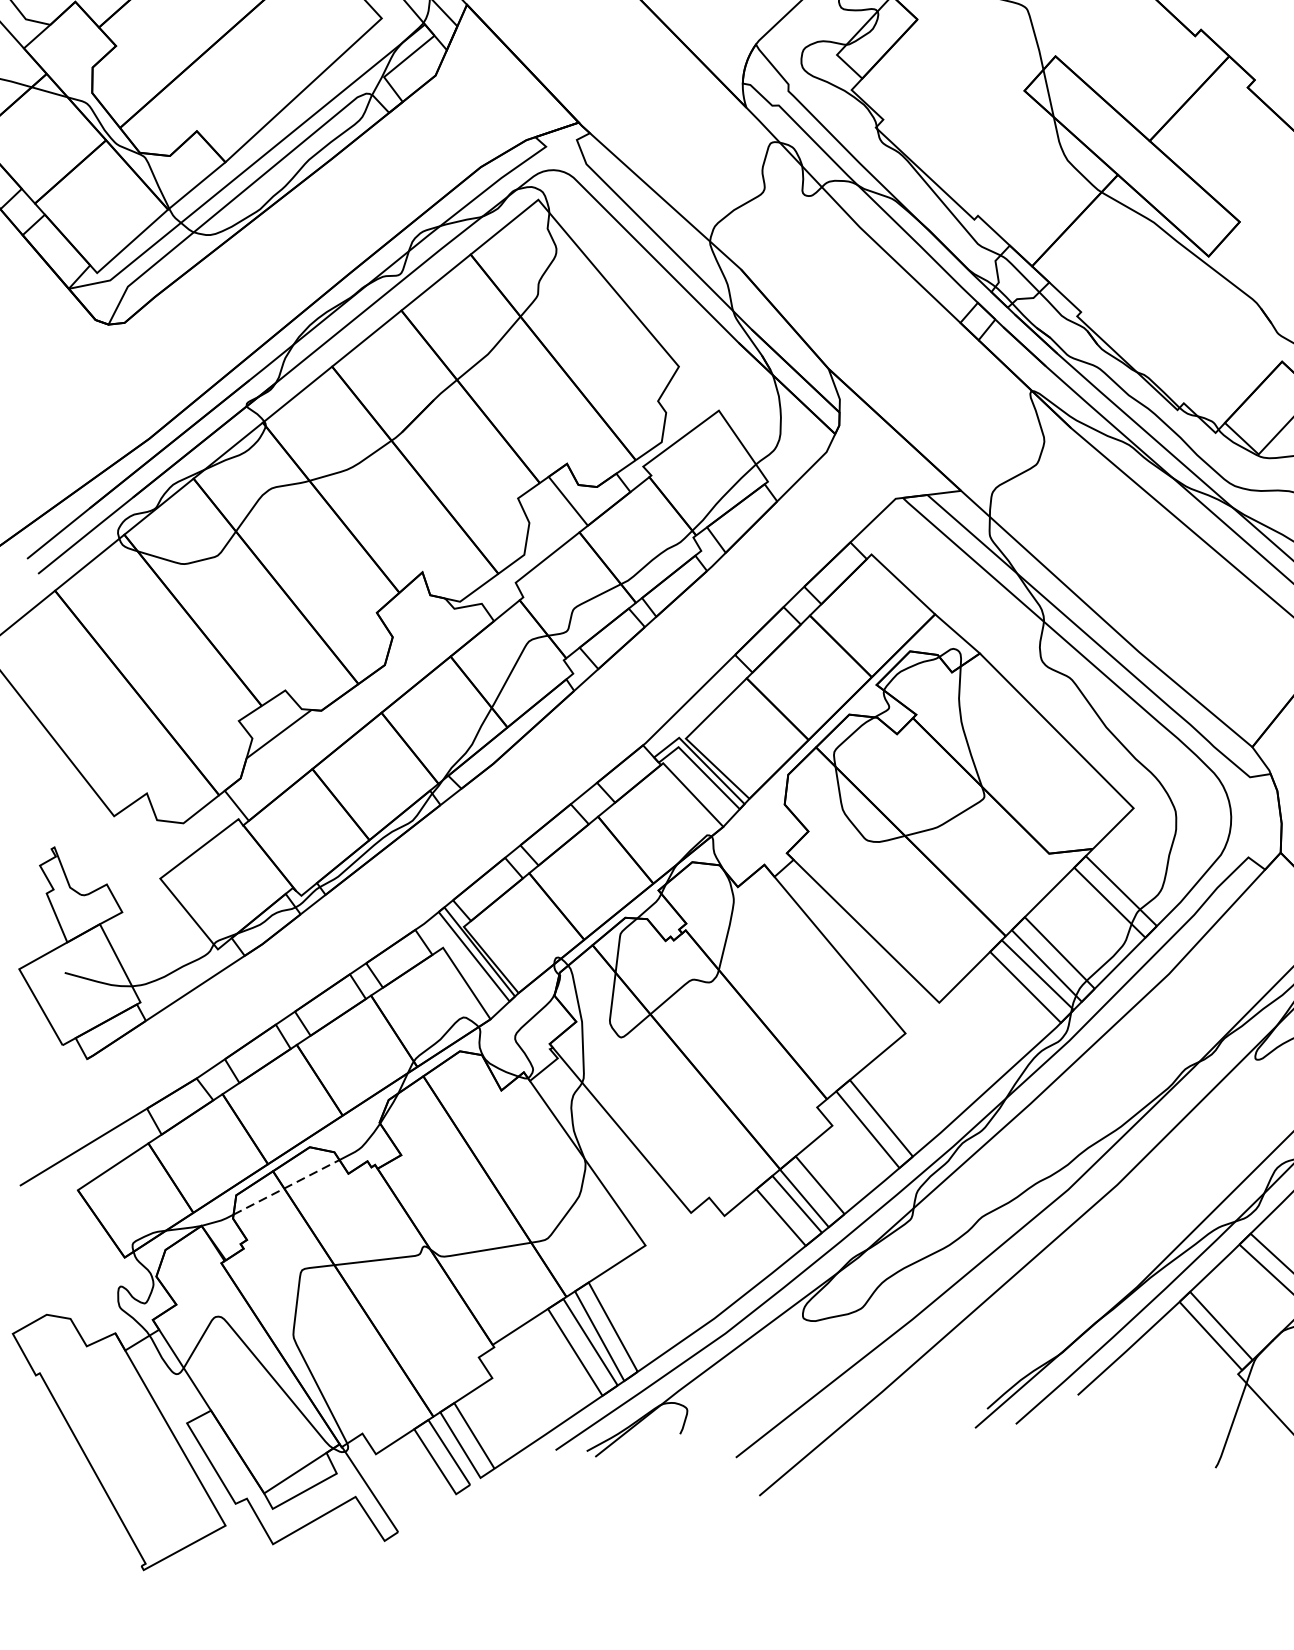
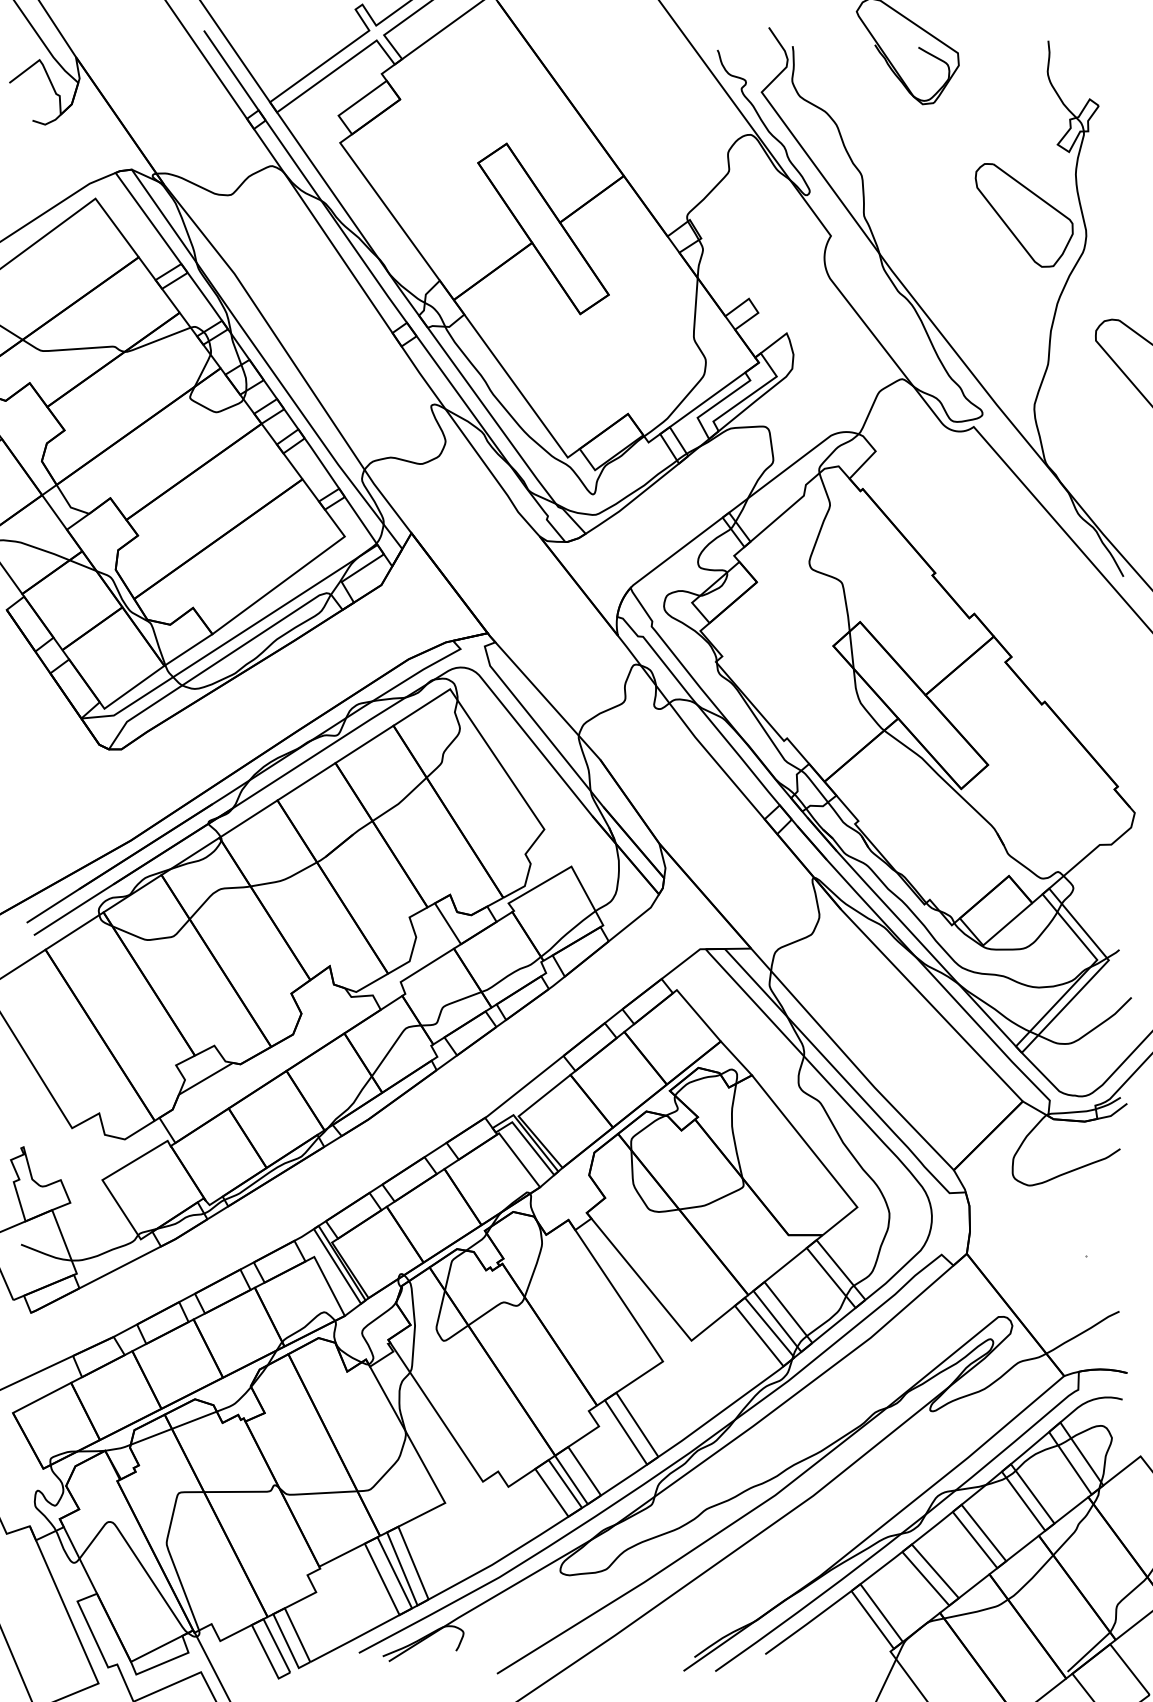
line: (287, 1187) -> (174, 1428), dashed -> solid

